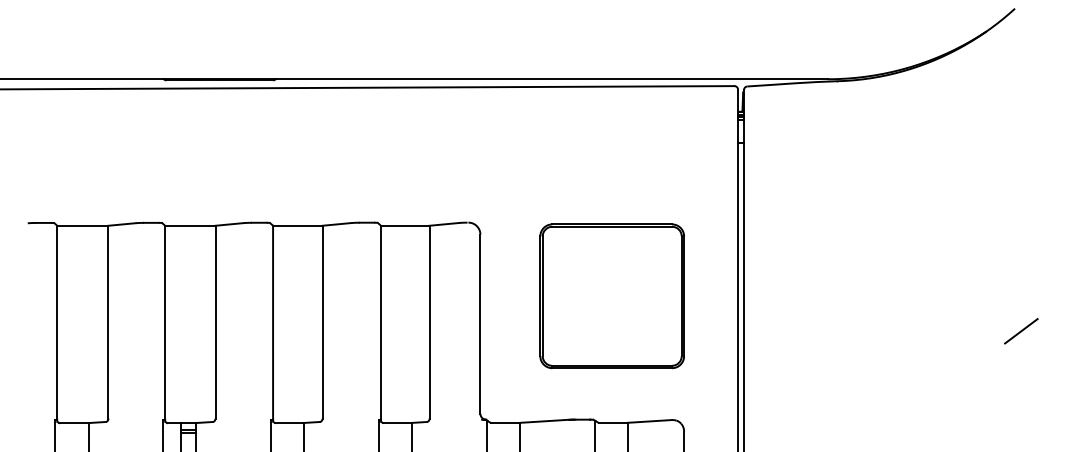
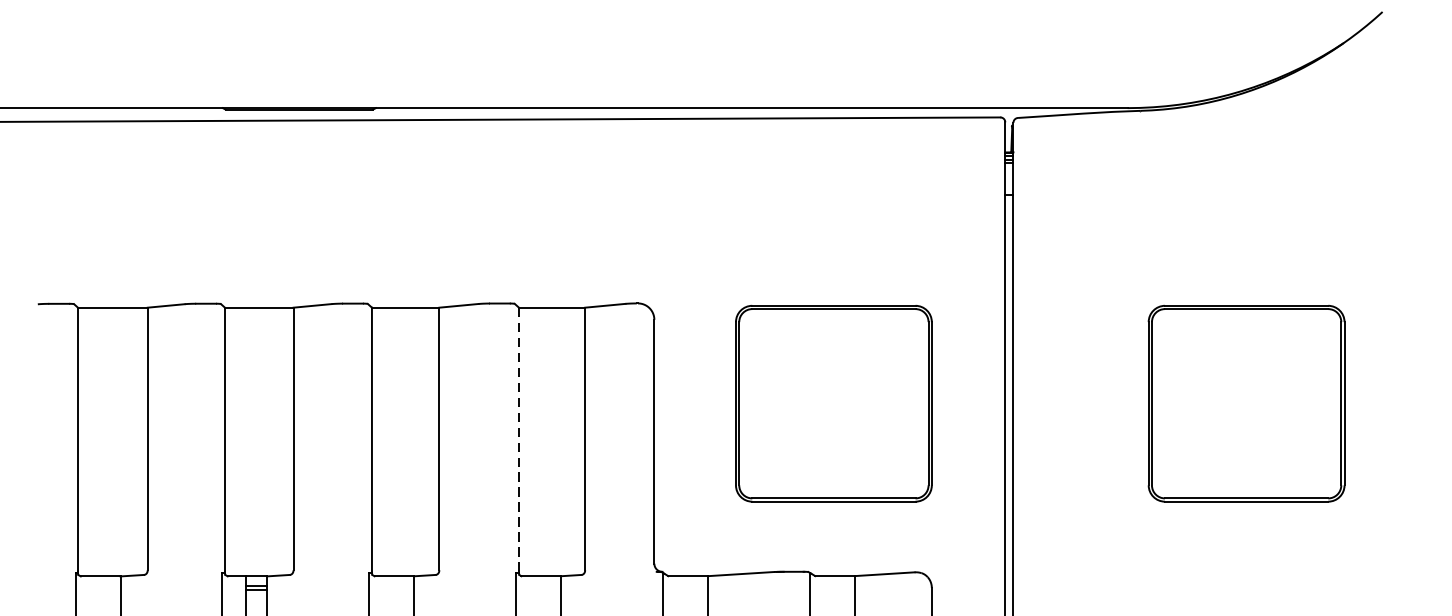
part: (914, 296) -> (1245, 404), added
line: (381, 322) -> (519, 439), solid -> dashed
line: (1021, 331) -> (1391, 451), removed

